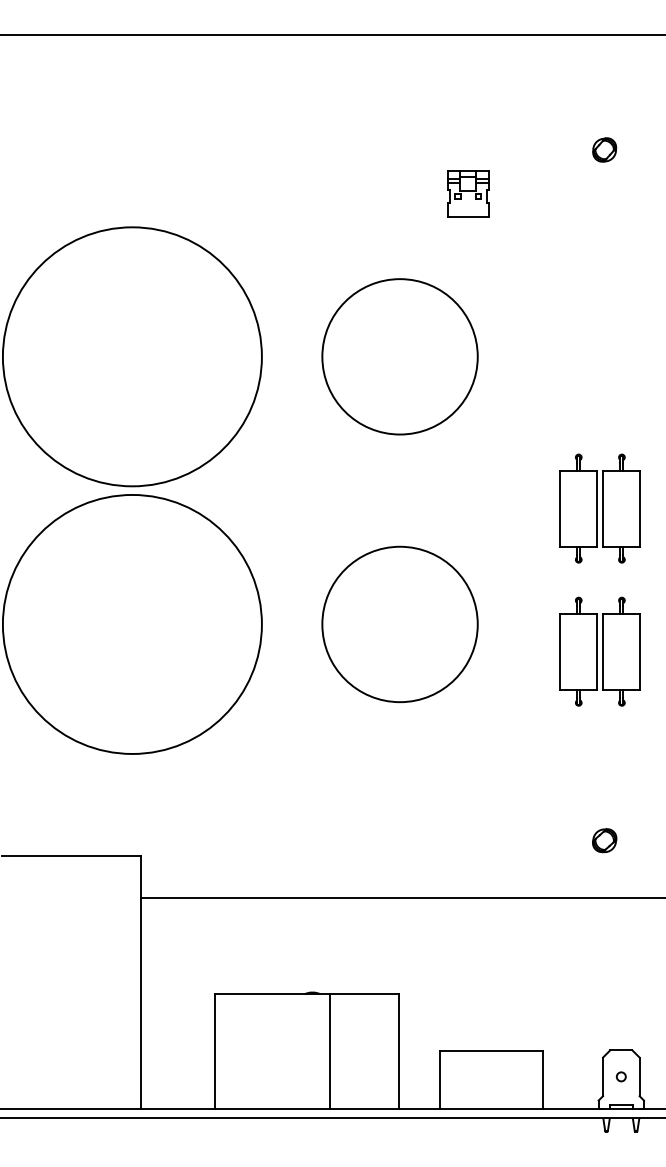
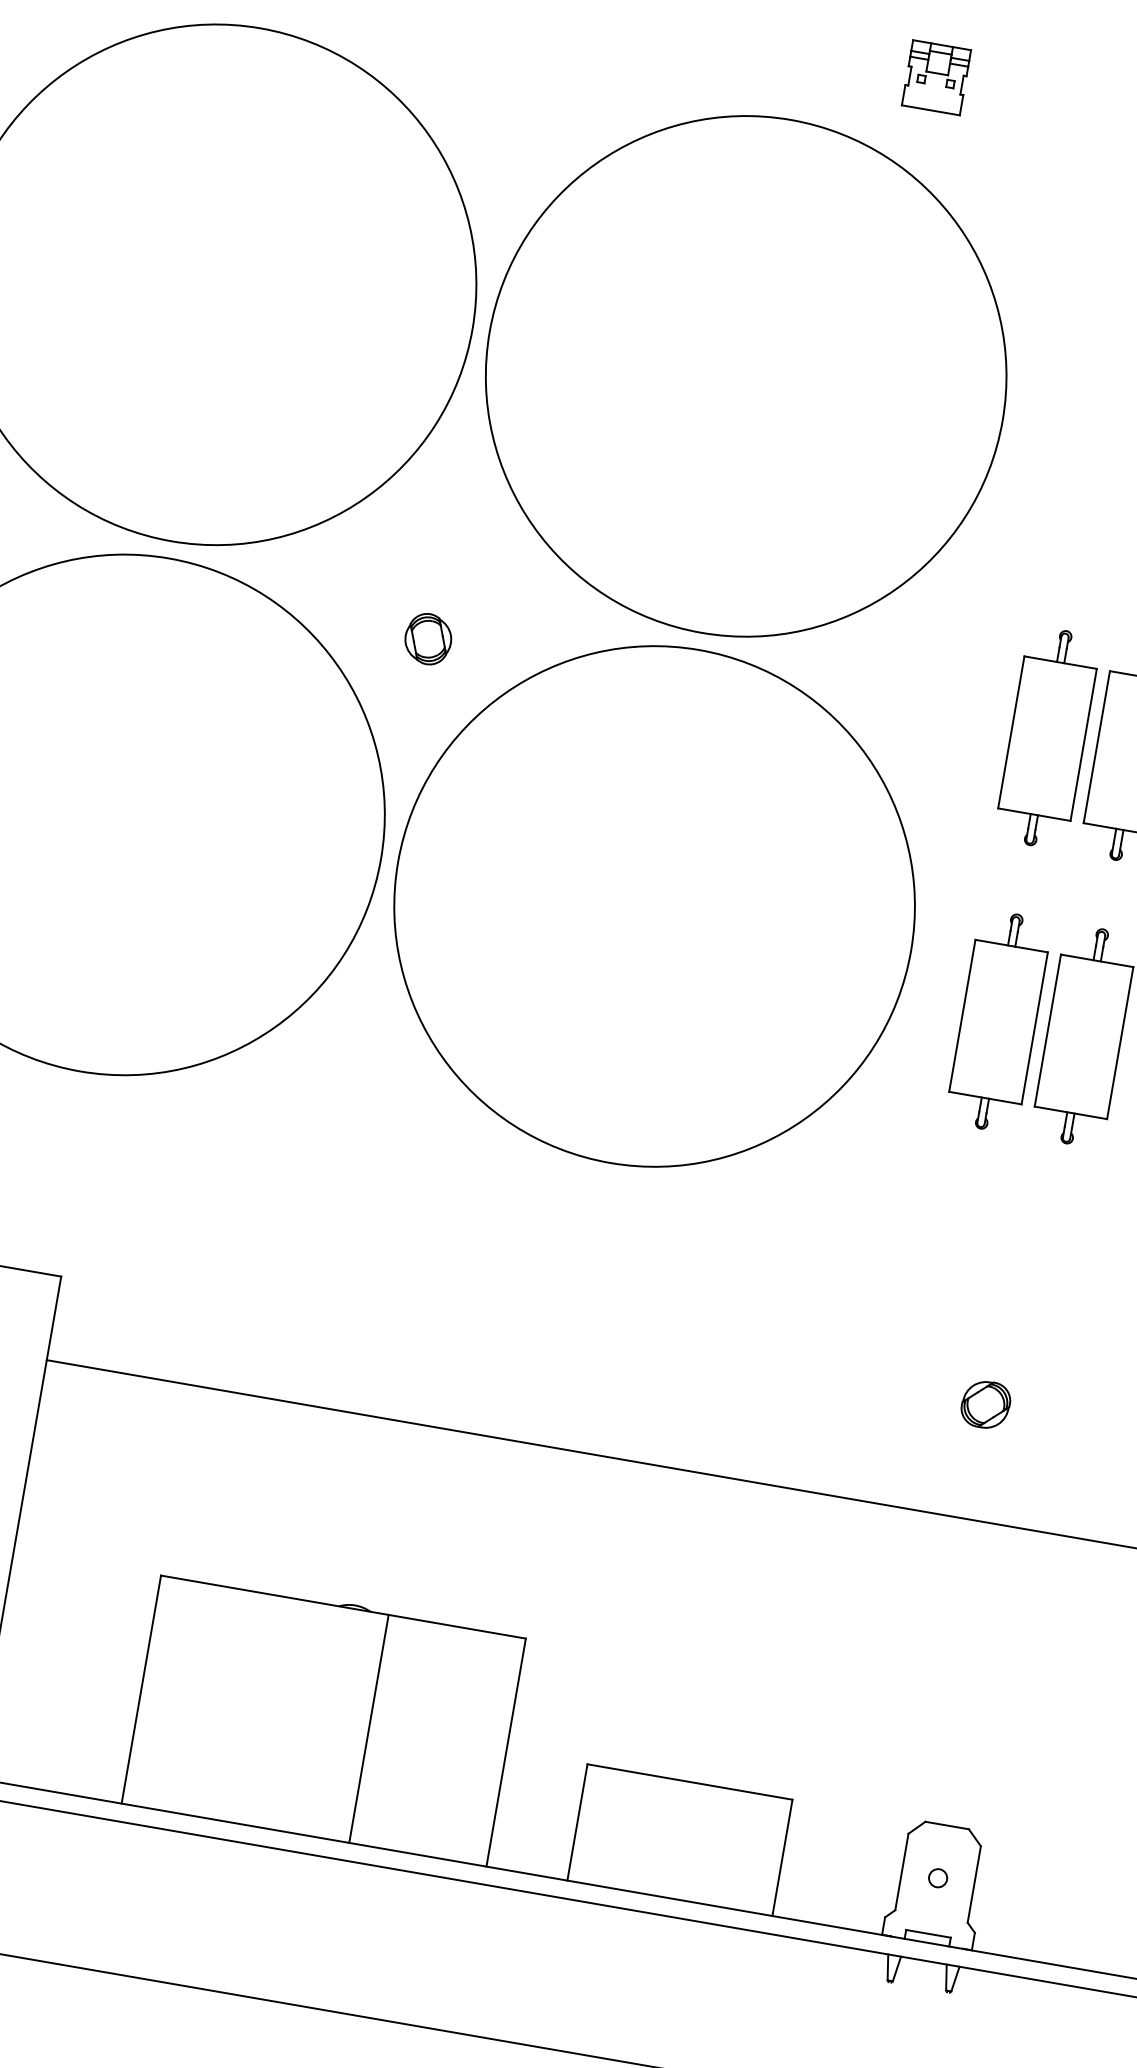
part: (467, 194) -> (935, 77), size x0.71
circle: (399, 356) -> (745, 375), size x1.67
part: (266, 512) -> (428, 639), added
circle: (399, 623) -> (653, 904), size x1.67

